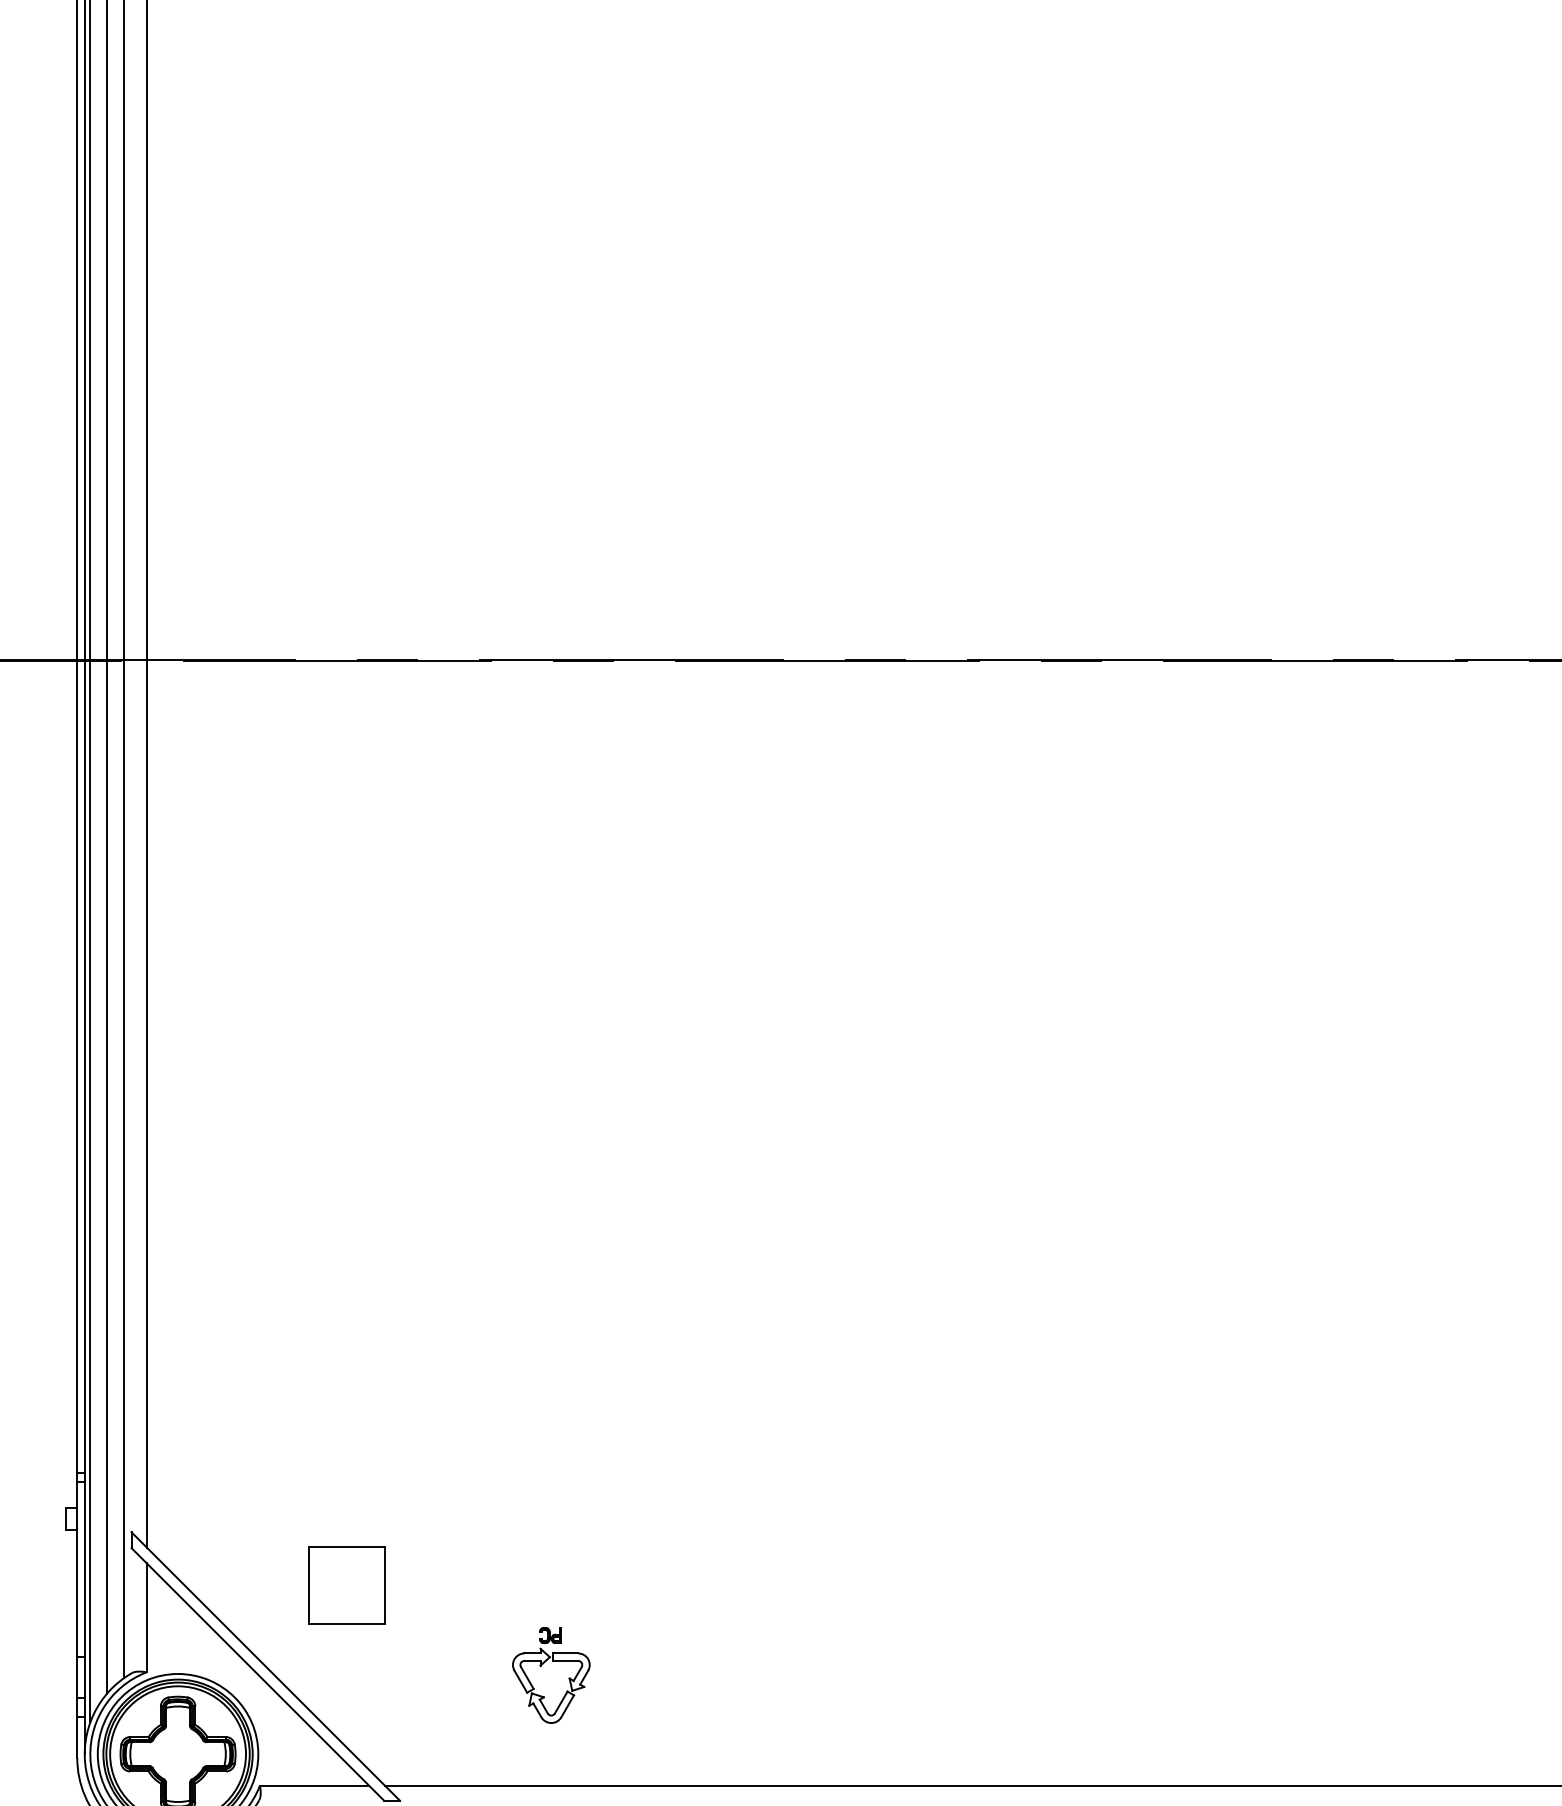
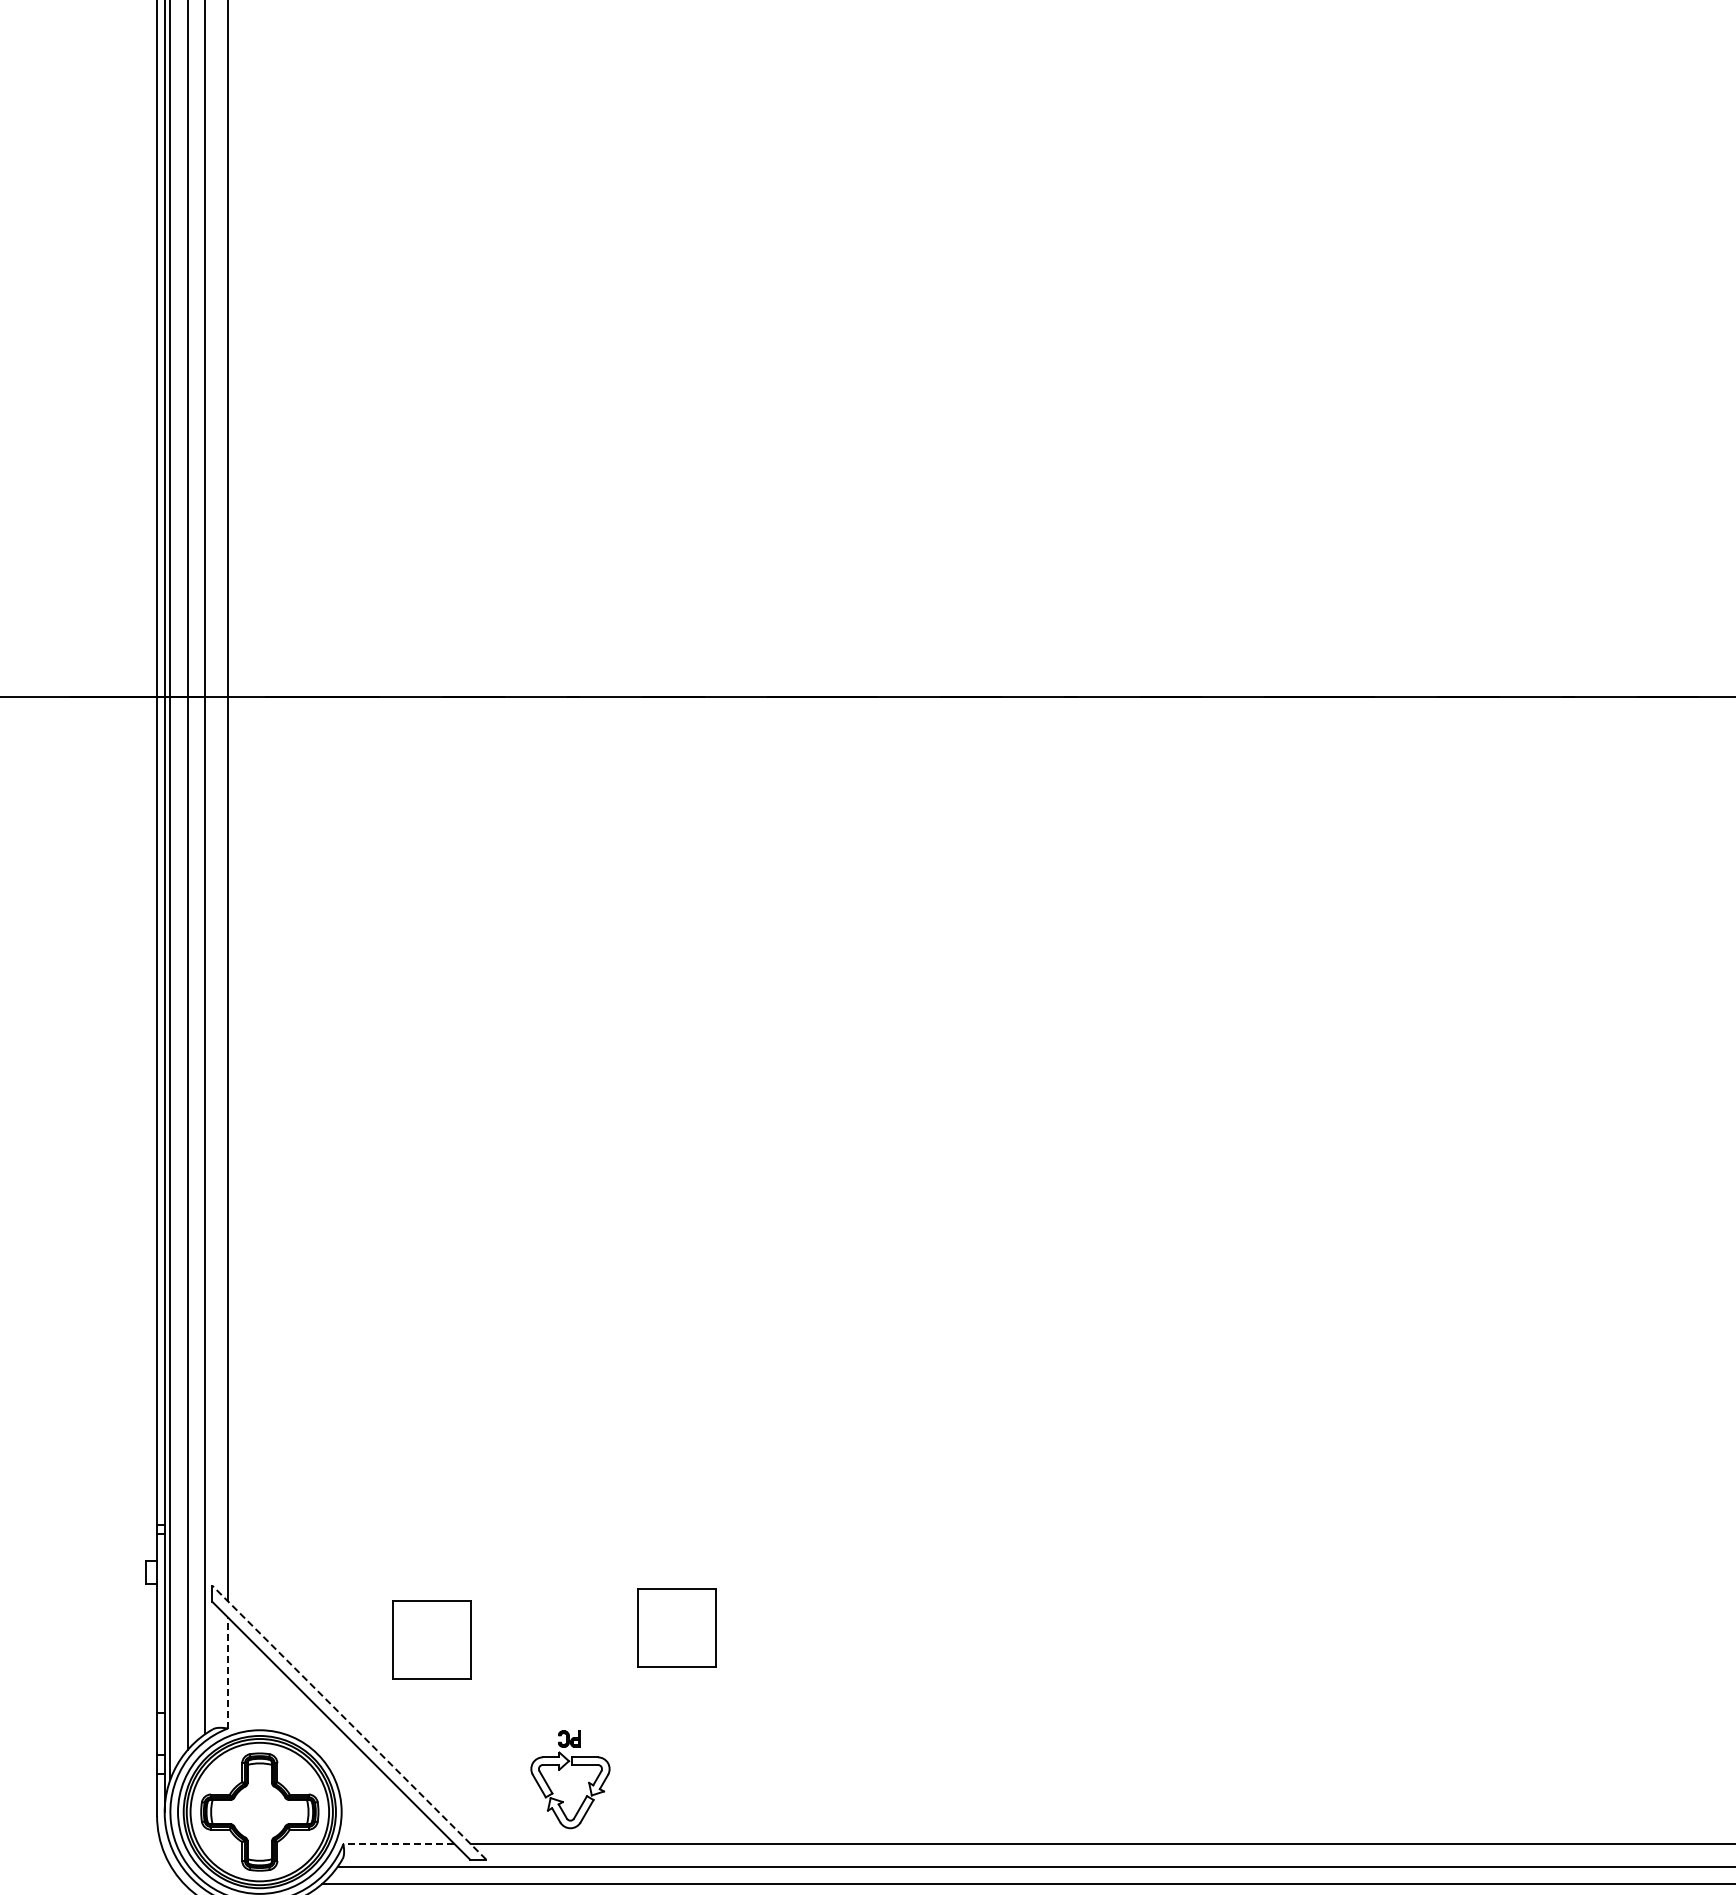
part: (586, 1573) -> (676, 1627), added
line: (146, 1617) -> (227, 1672), solid -> dashed
line: (265, 1666) -> (349, 1722), solid -> dashed
part: (551, 1675) -> (570, 1779), moved
line: (314, 1785) -> (398, 1843), solid -> dashed

